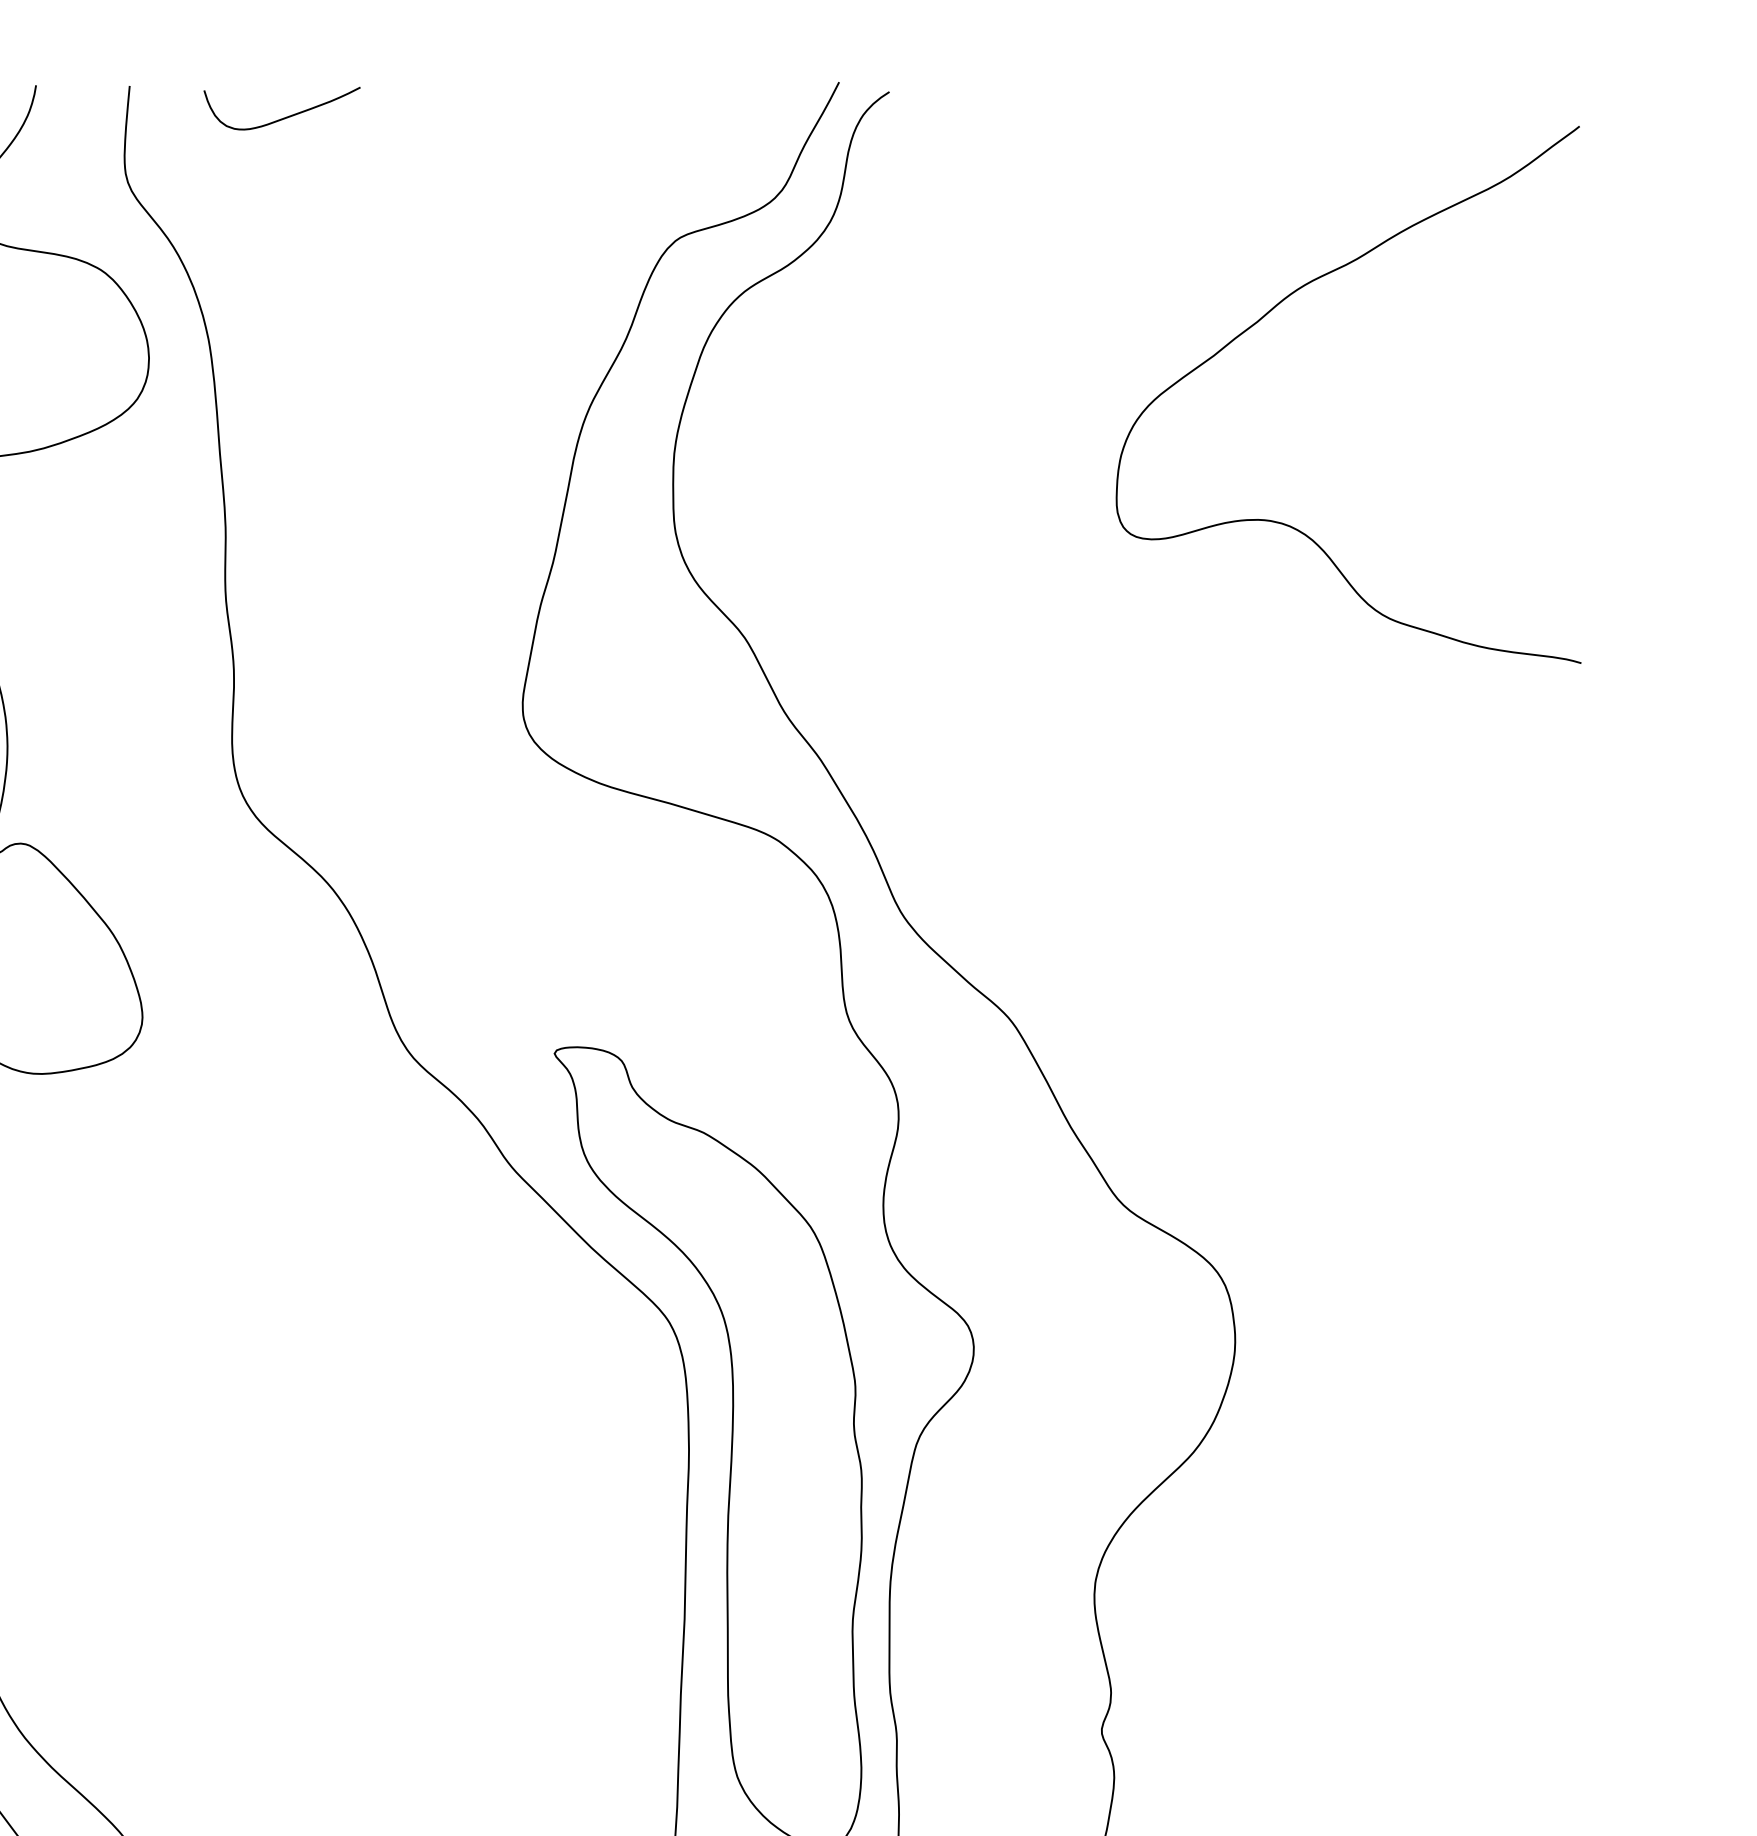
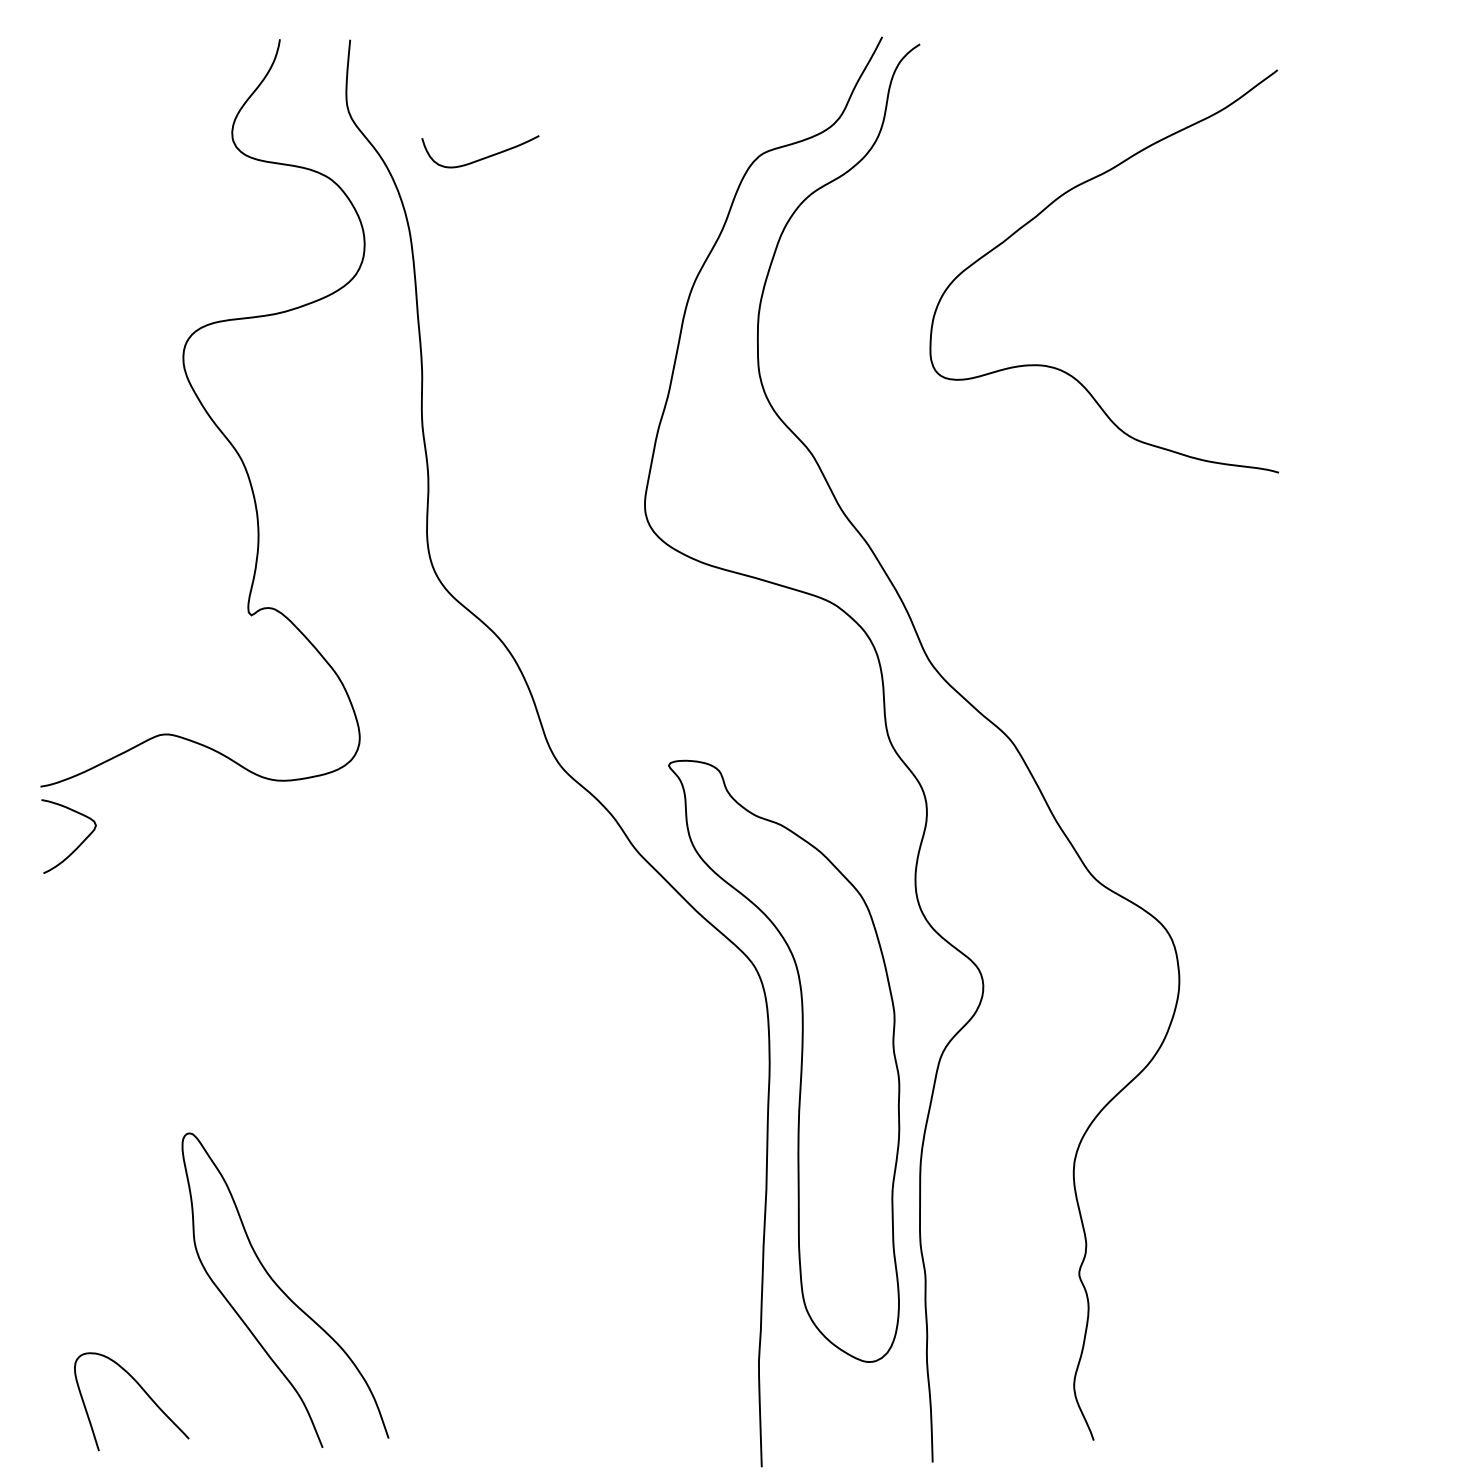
curve: (286, 116) -> (483, 157), moved
curve: (1272, 310) -> (1047, 208), moved

